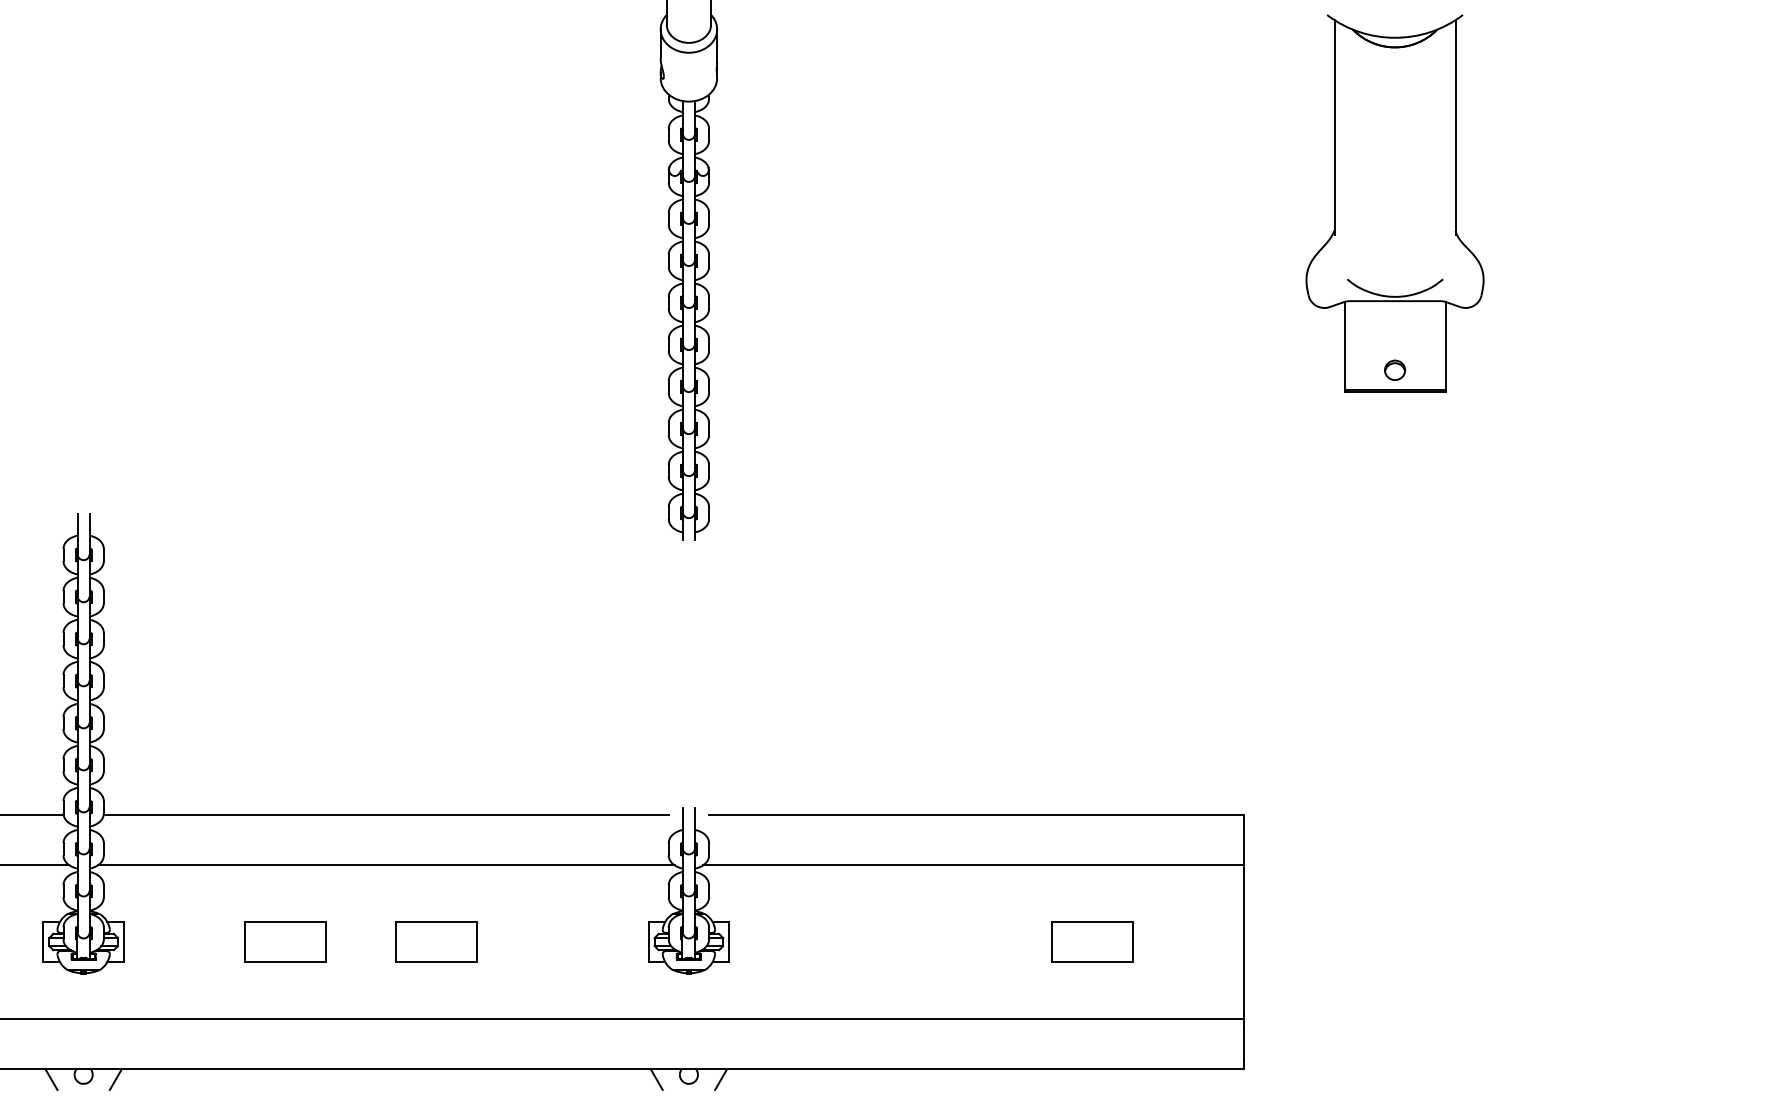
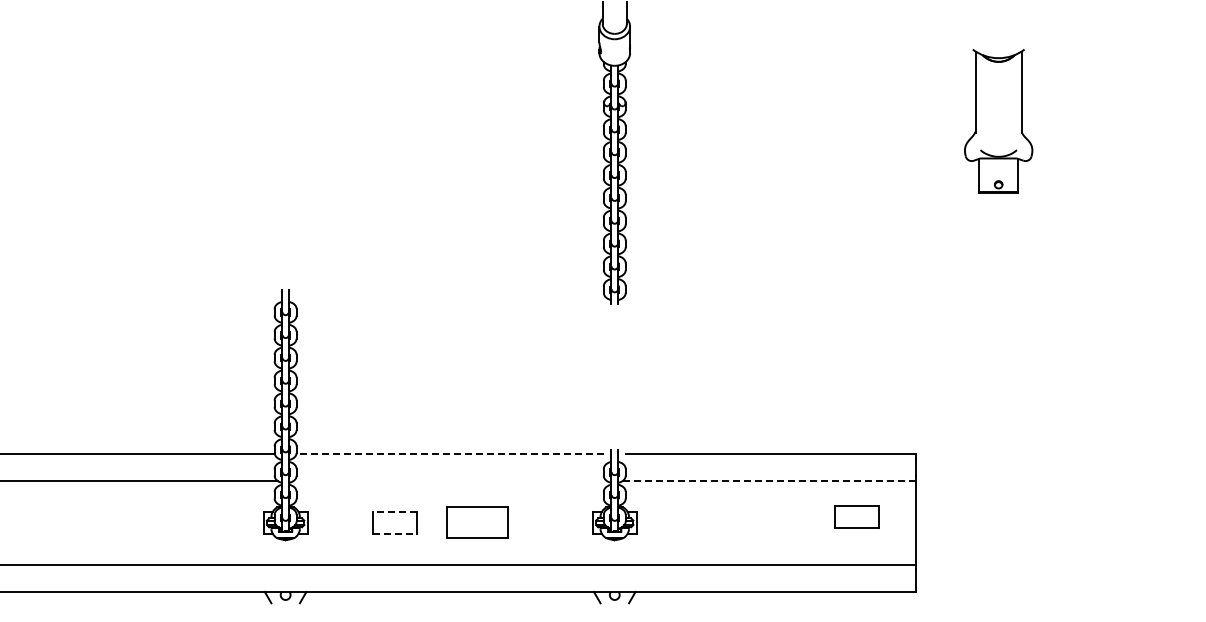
part: (1394, 203) -> (998, 121), size x0.7
line: (386, 814) -> (450, 453), solid -> dashed
line: (386, 866) -> (450, 481), removed
line: (973, 866) -> (769, 481), solid -> dashed
line: (285, 921) -> (395, 511), solid -> dashed
part: (436, 941) -> (477, 522), size x1.4
part: (1091, 941) -> (856, 516), moved
line: (285, 961) -> (395, 533), solid -> dashed

